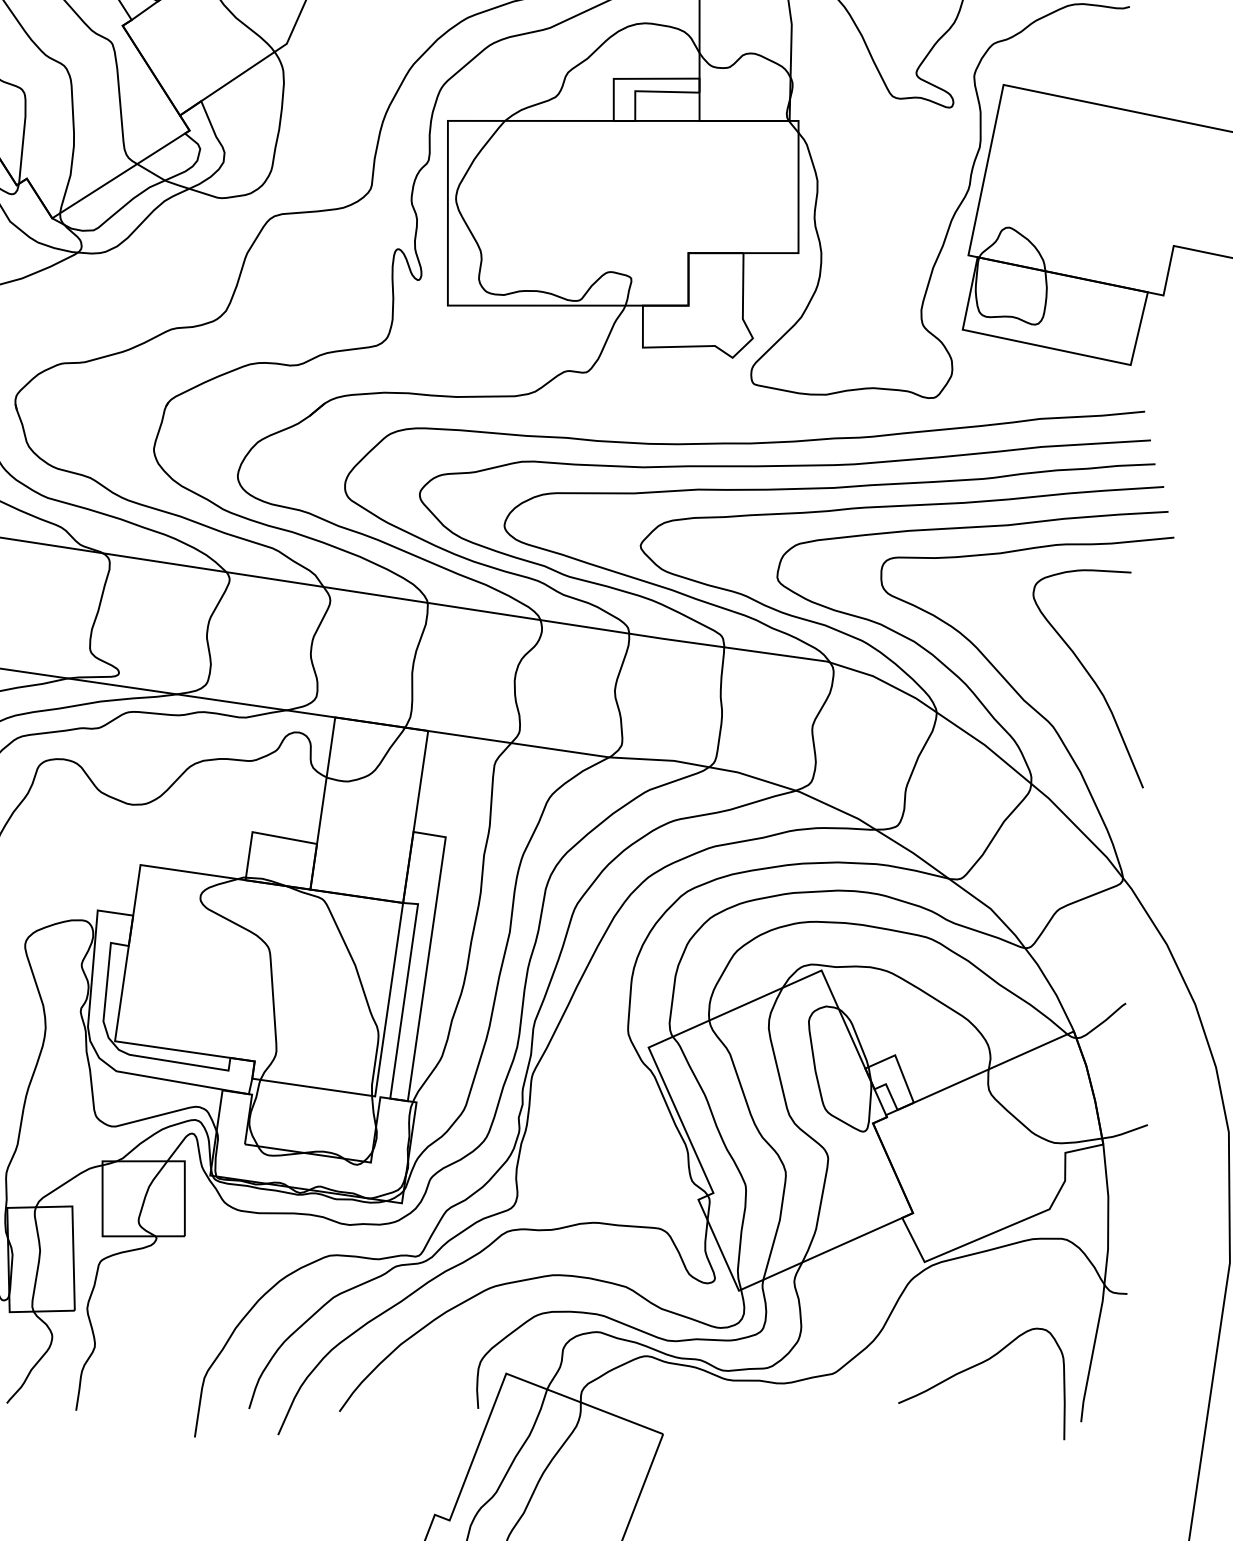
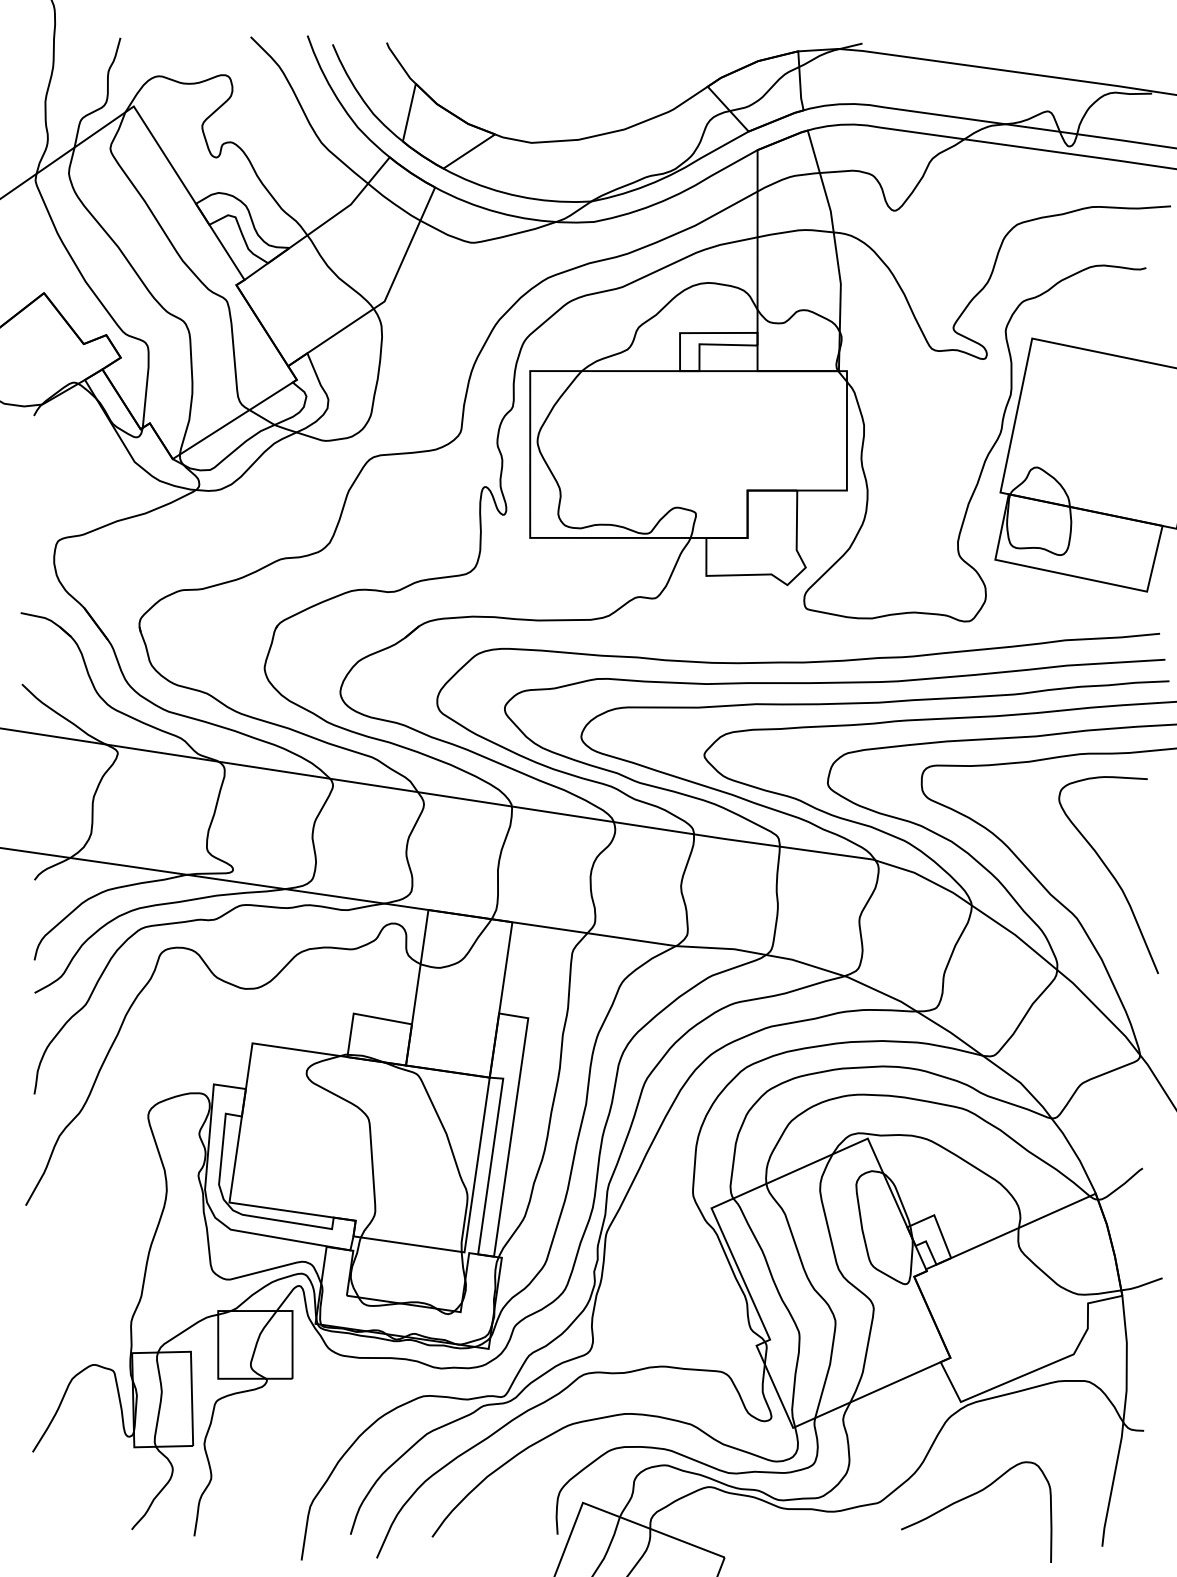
curve: (974, 1367) -> (969, 1497), moved

